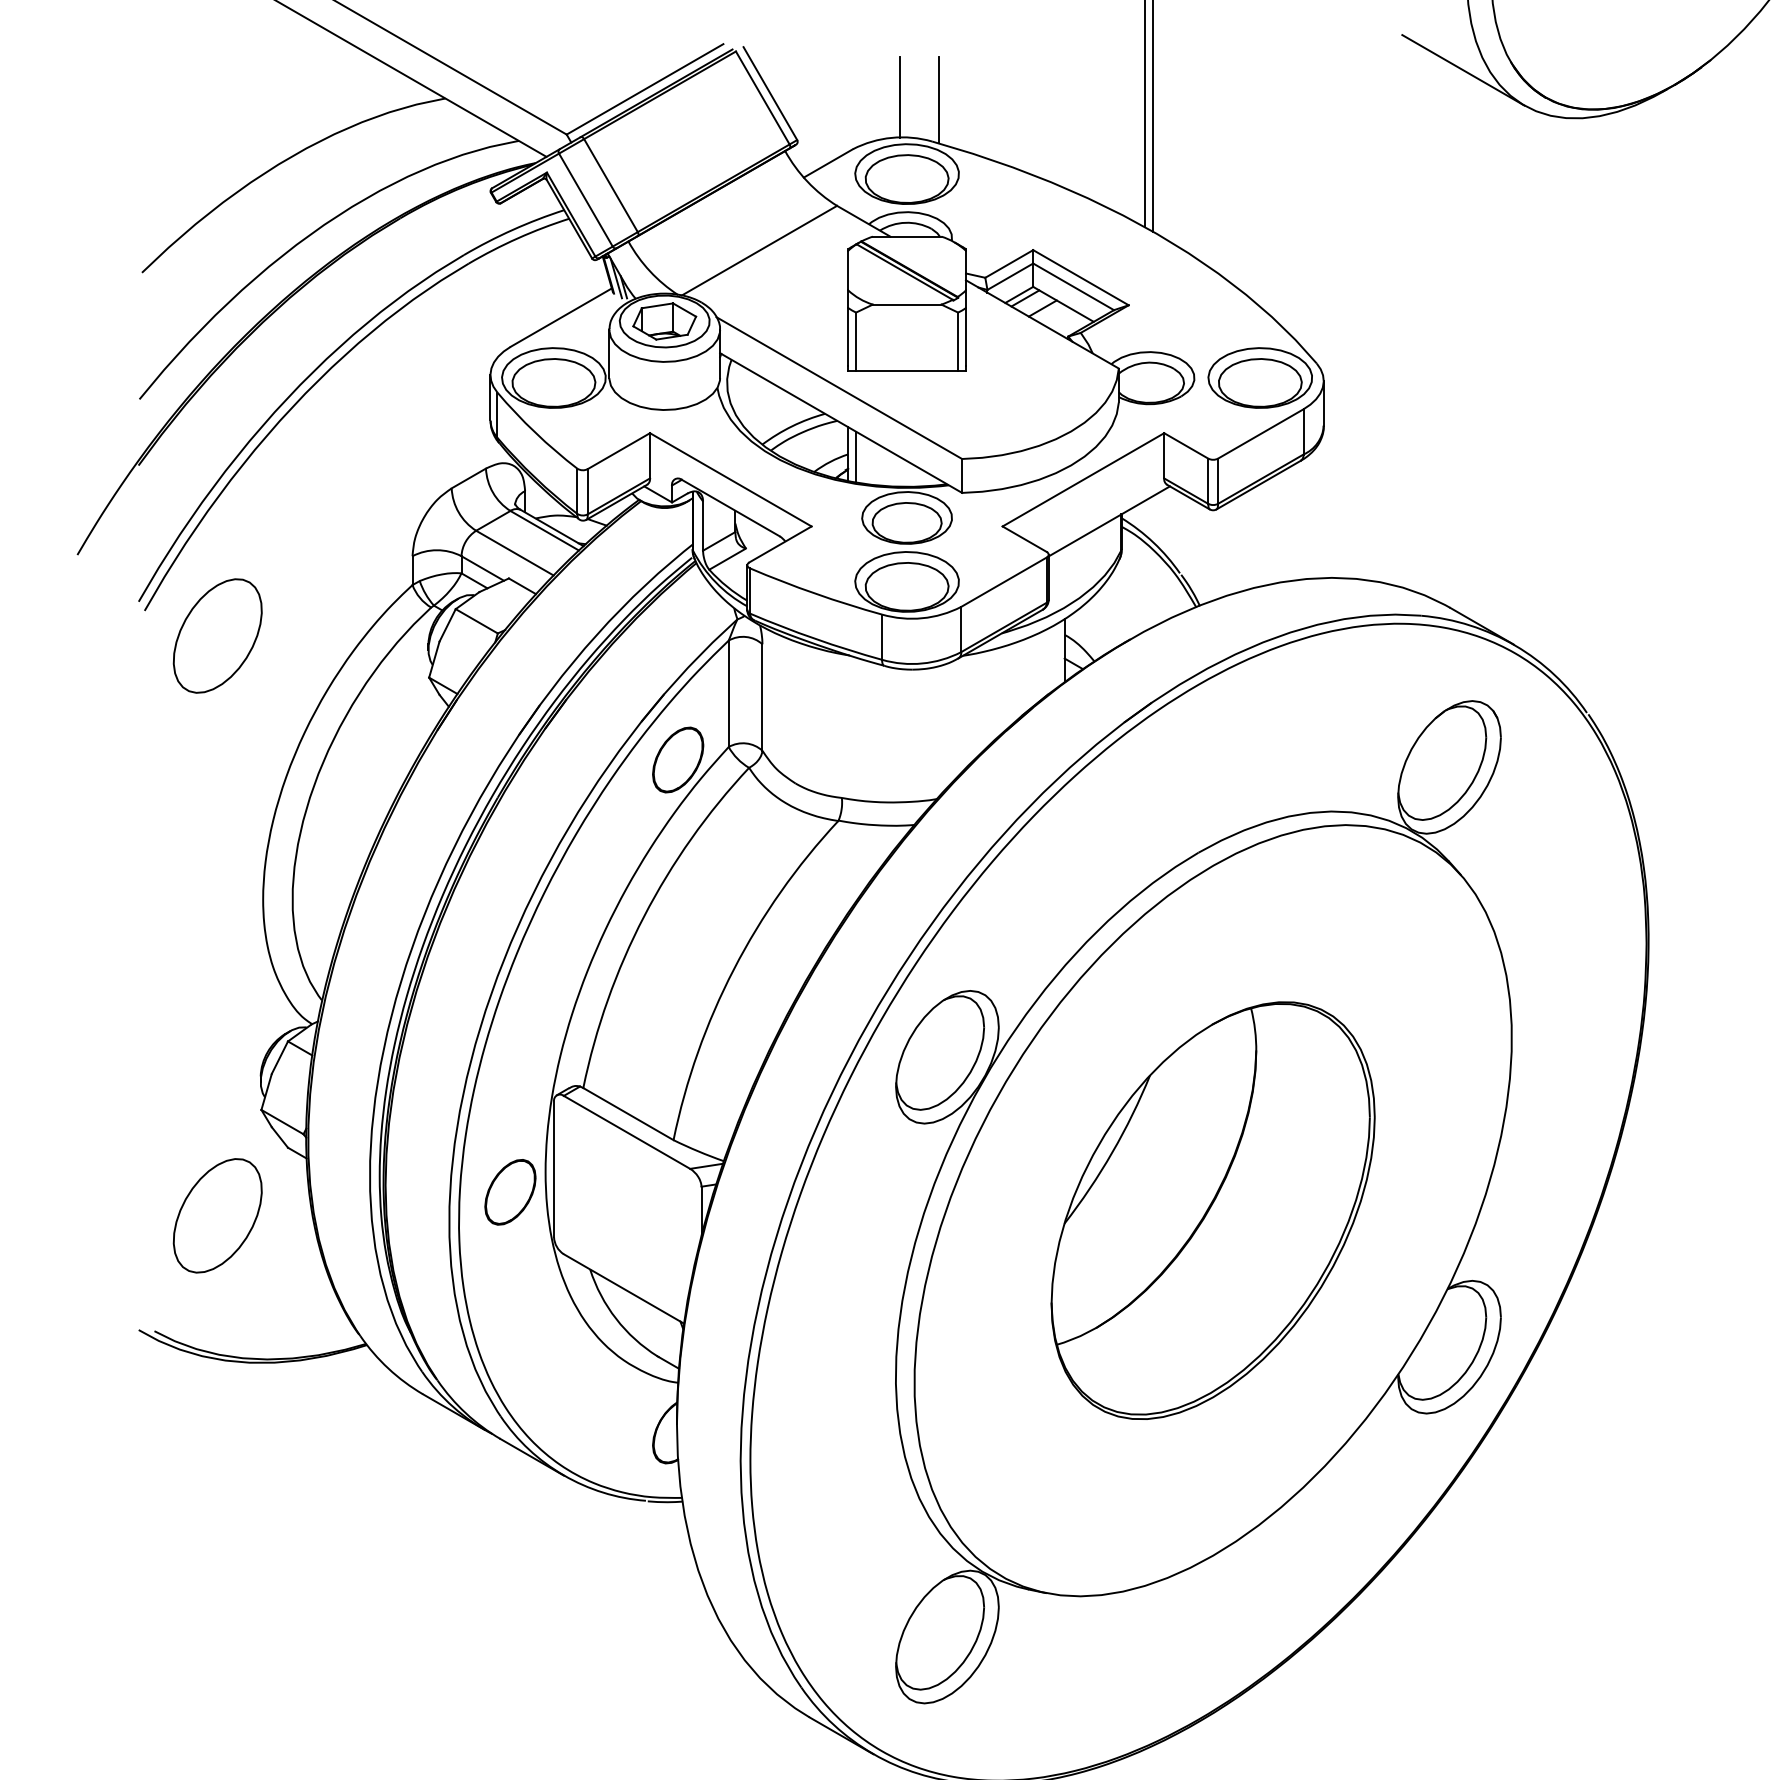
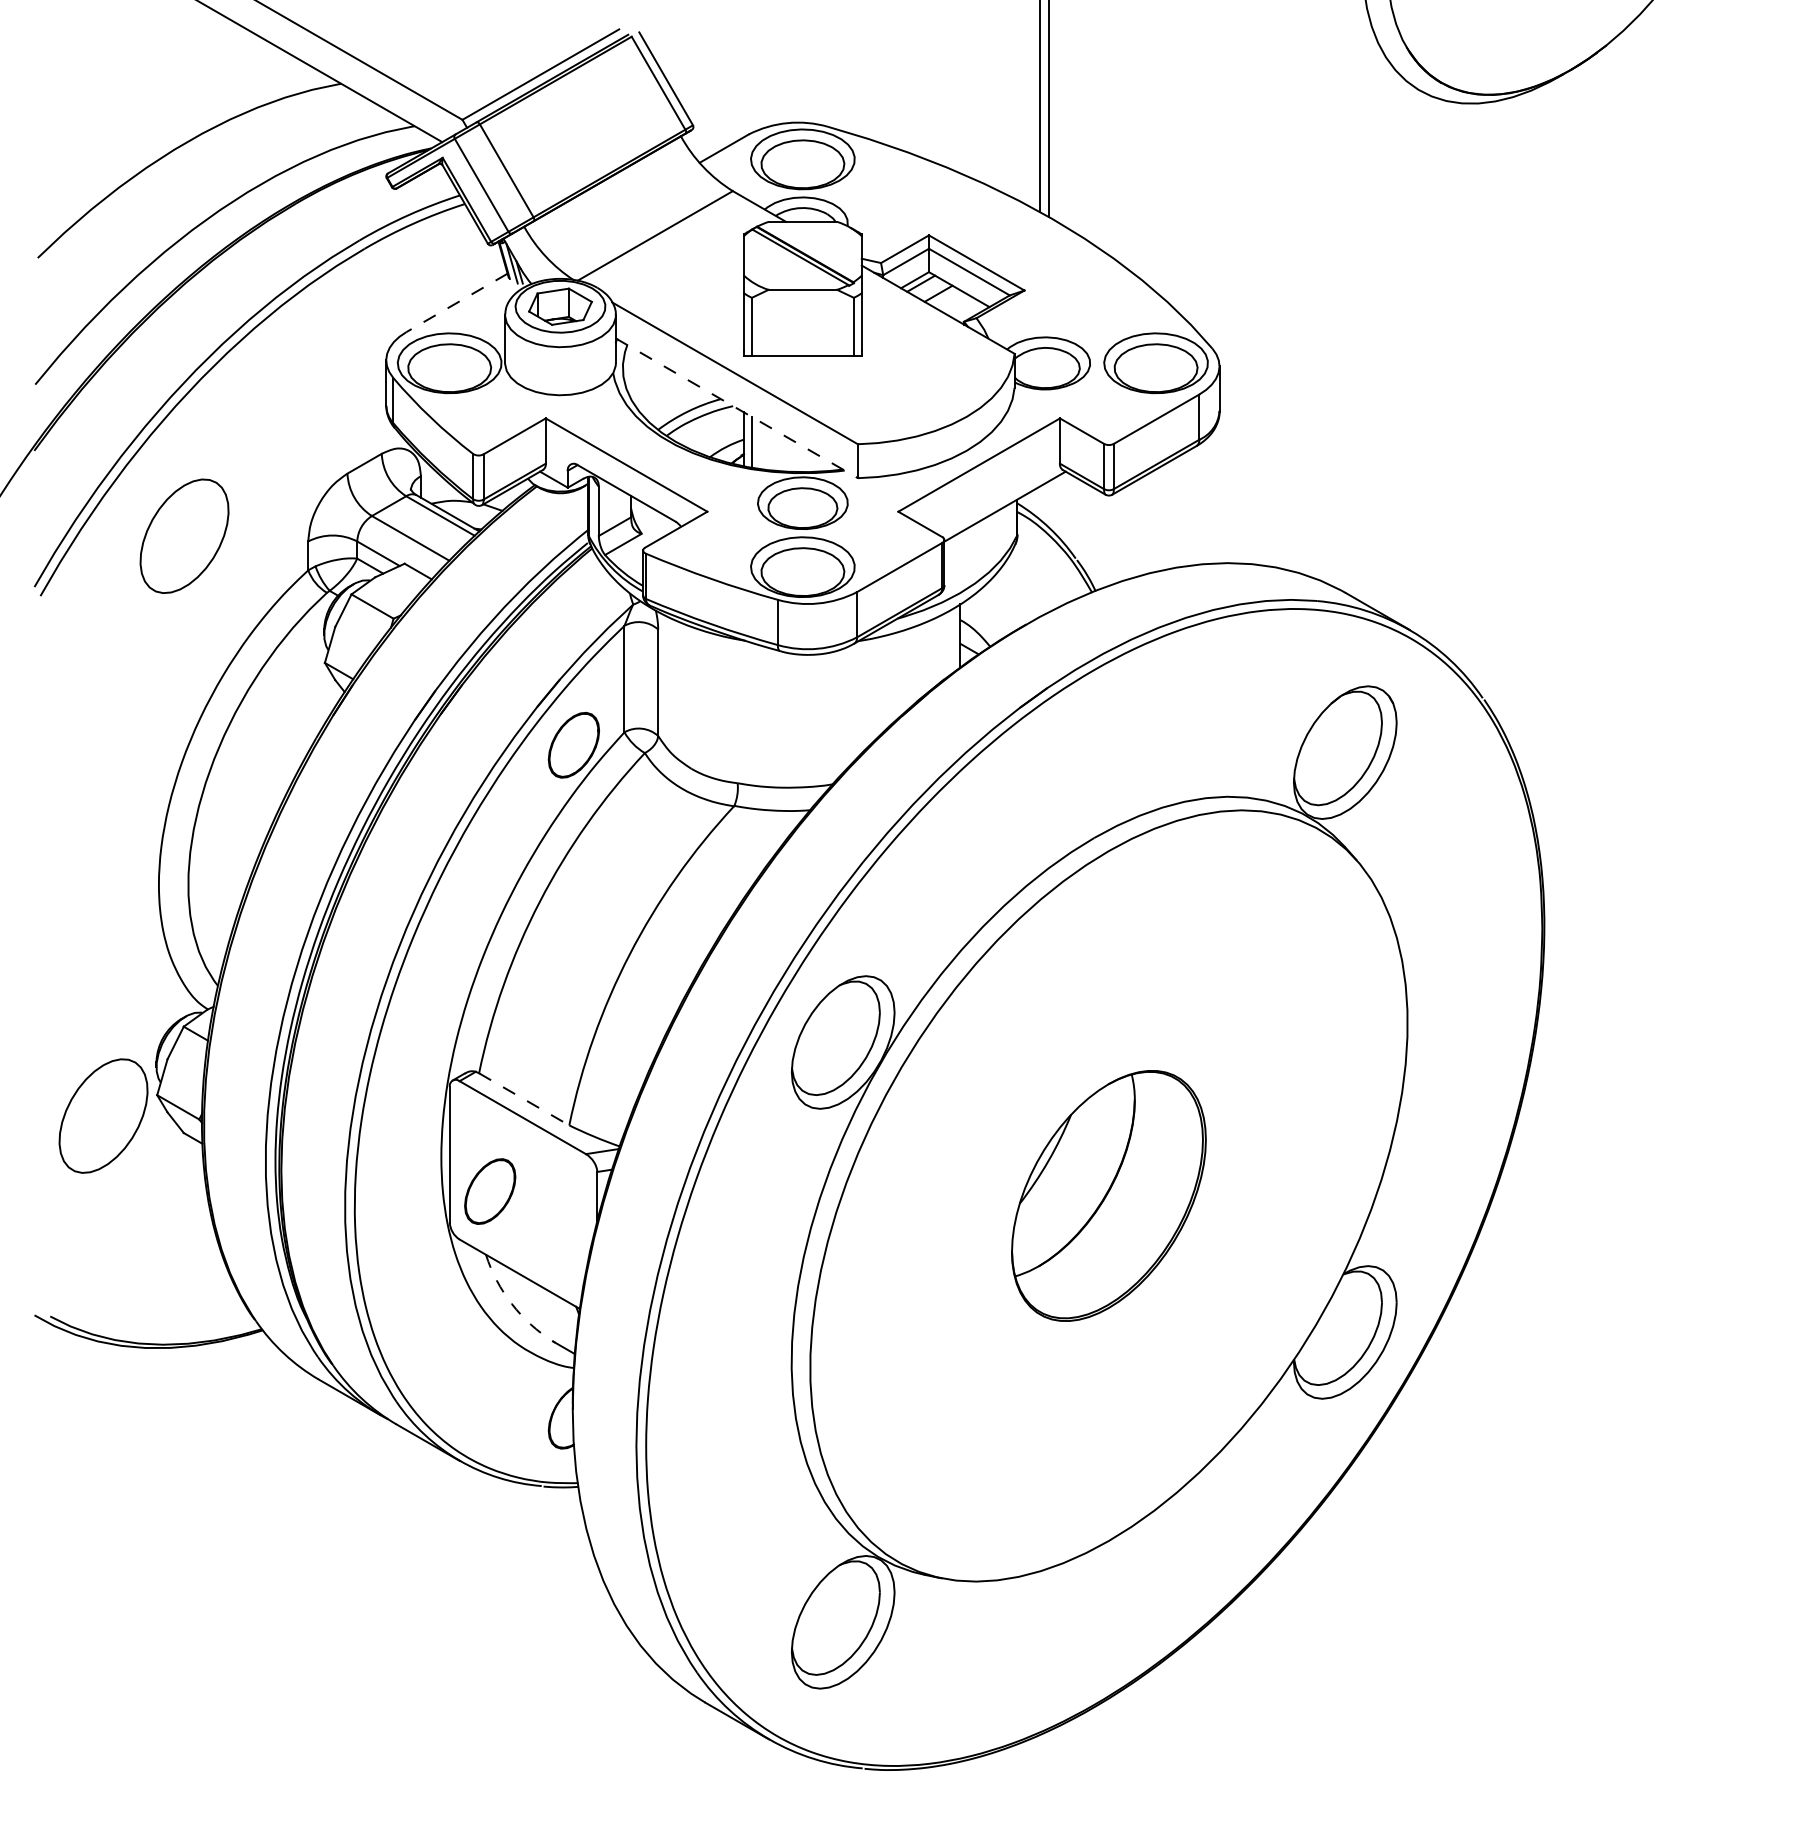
line: (1463, 70) -> (1359, 55), removed
line: (899, 97) -> (795, 82), removed
line: (938, 100) -> (834, 85), removed
line: (560, 318) -> (456, 303), solid -> dashed
line: (840, 423) -> (736, 408), solid -> dashed
part: (217, 635) -> (184, 535), moved
line: (628, 1114) -> (524, 1099), solid -> dashed
part: (510, 1192) -> (490, 1191), moved
part: (1212, 1210) -> (1108, 1195), size x0.6
part: (217, 1215) -> (103, 1115), moved
arc: (615, 1319) -> (511, 1304), solid -> dashed

